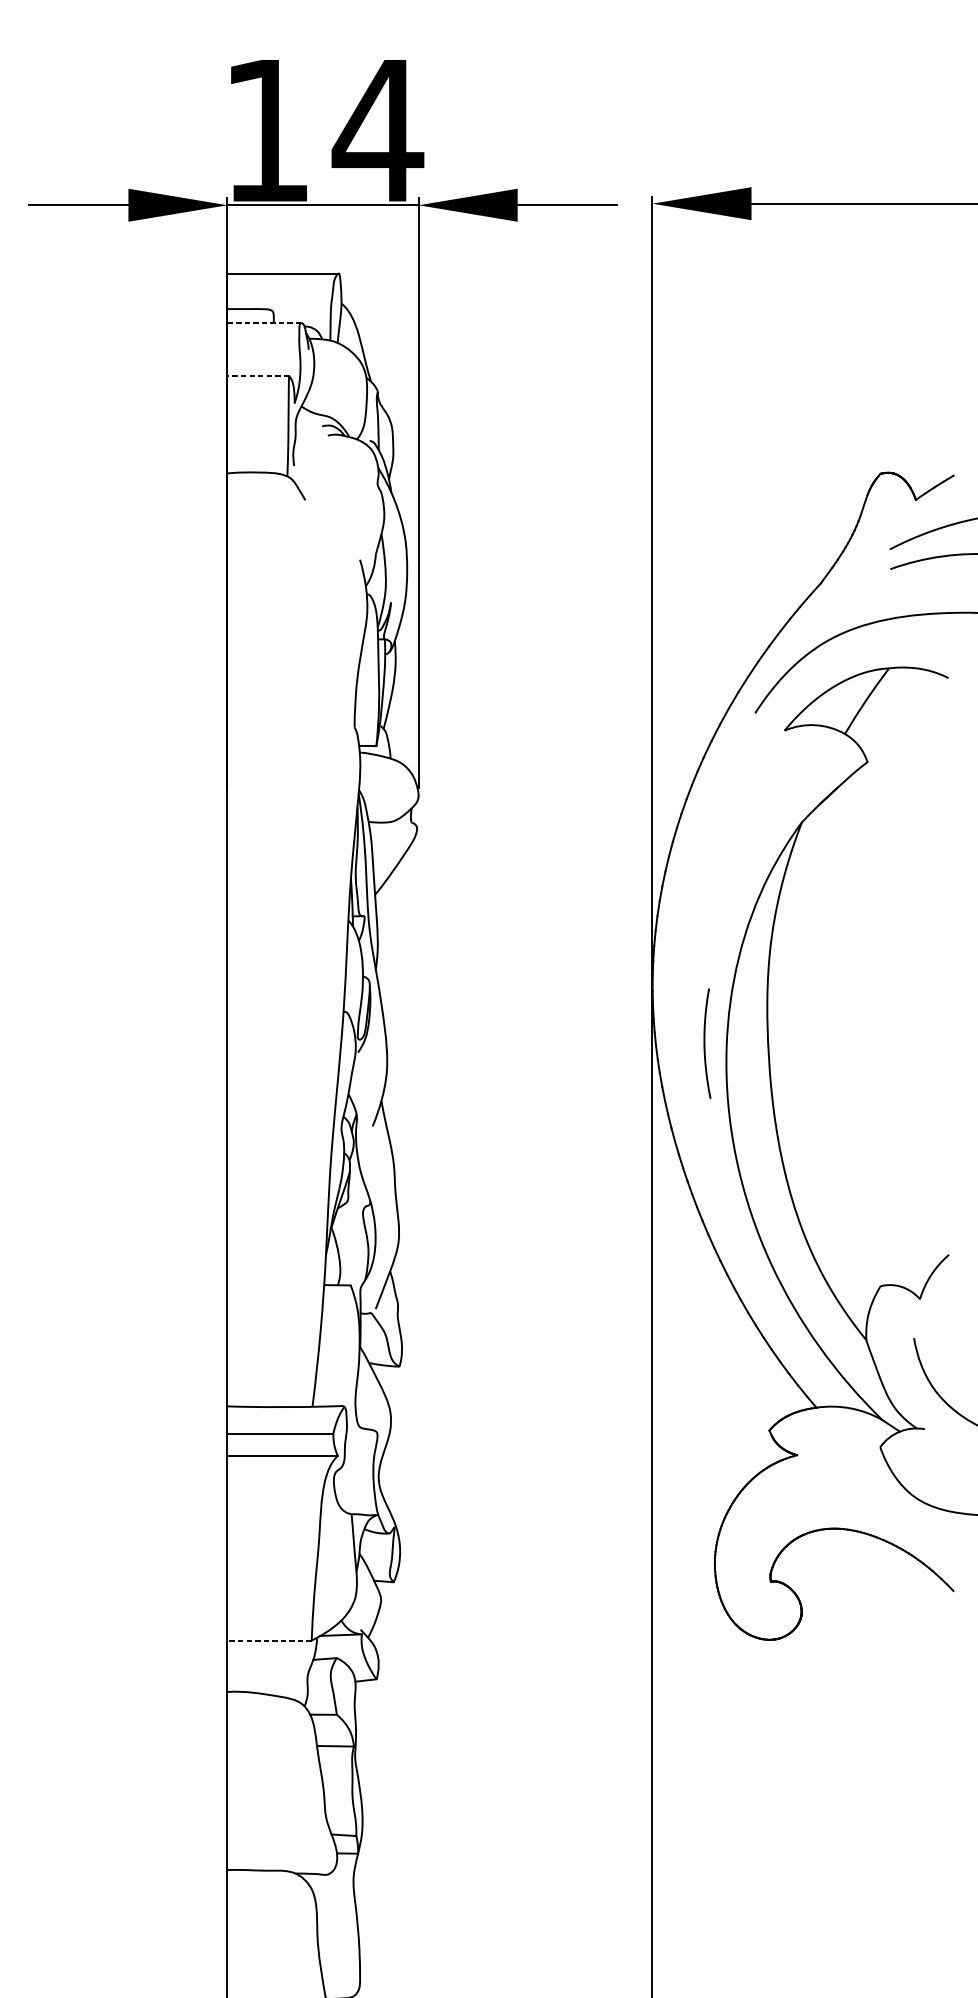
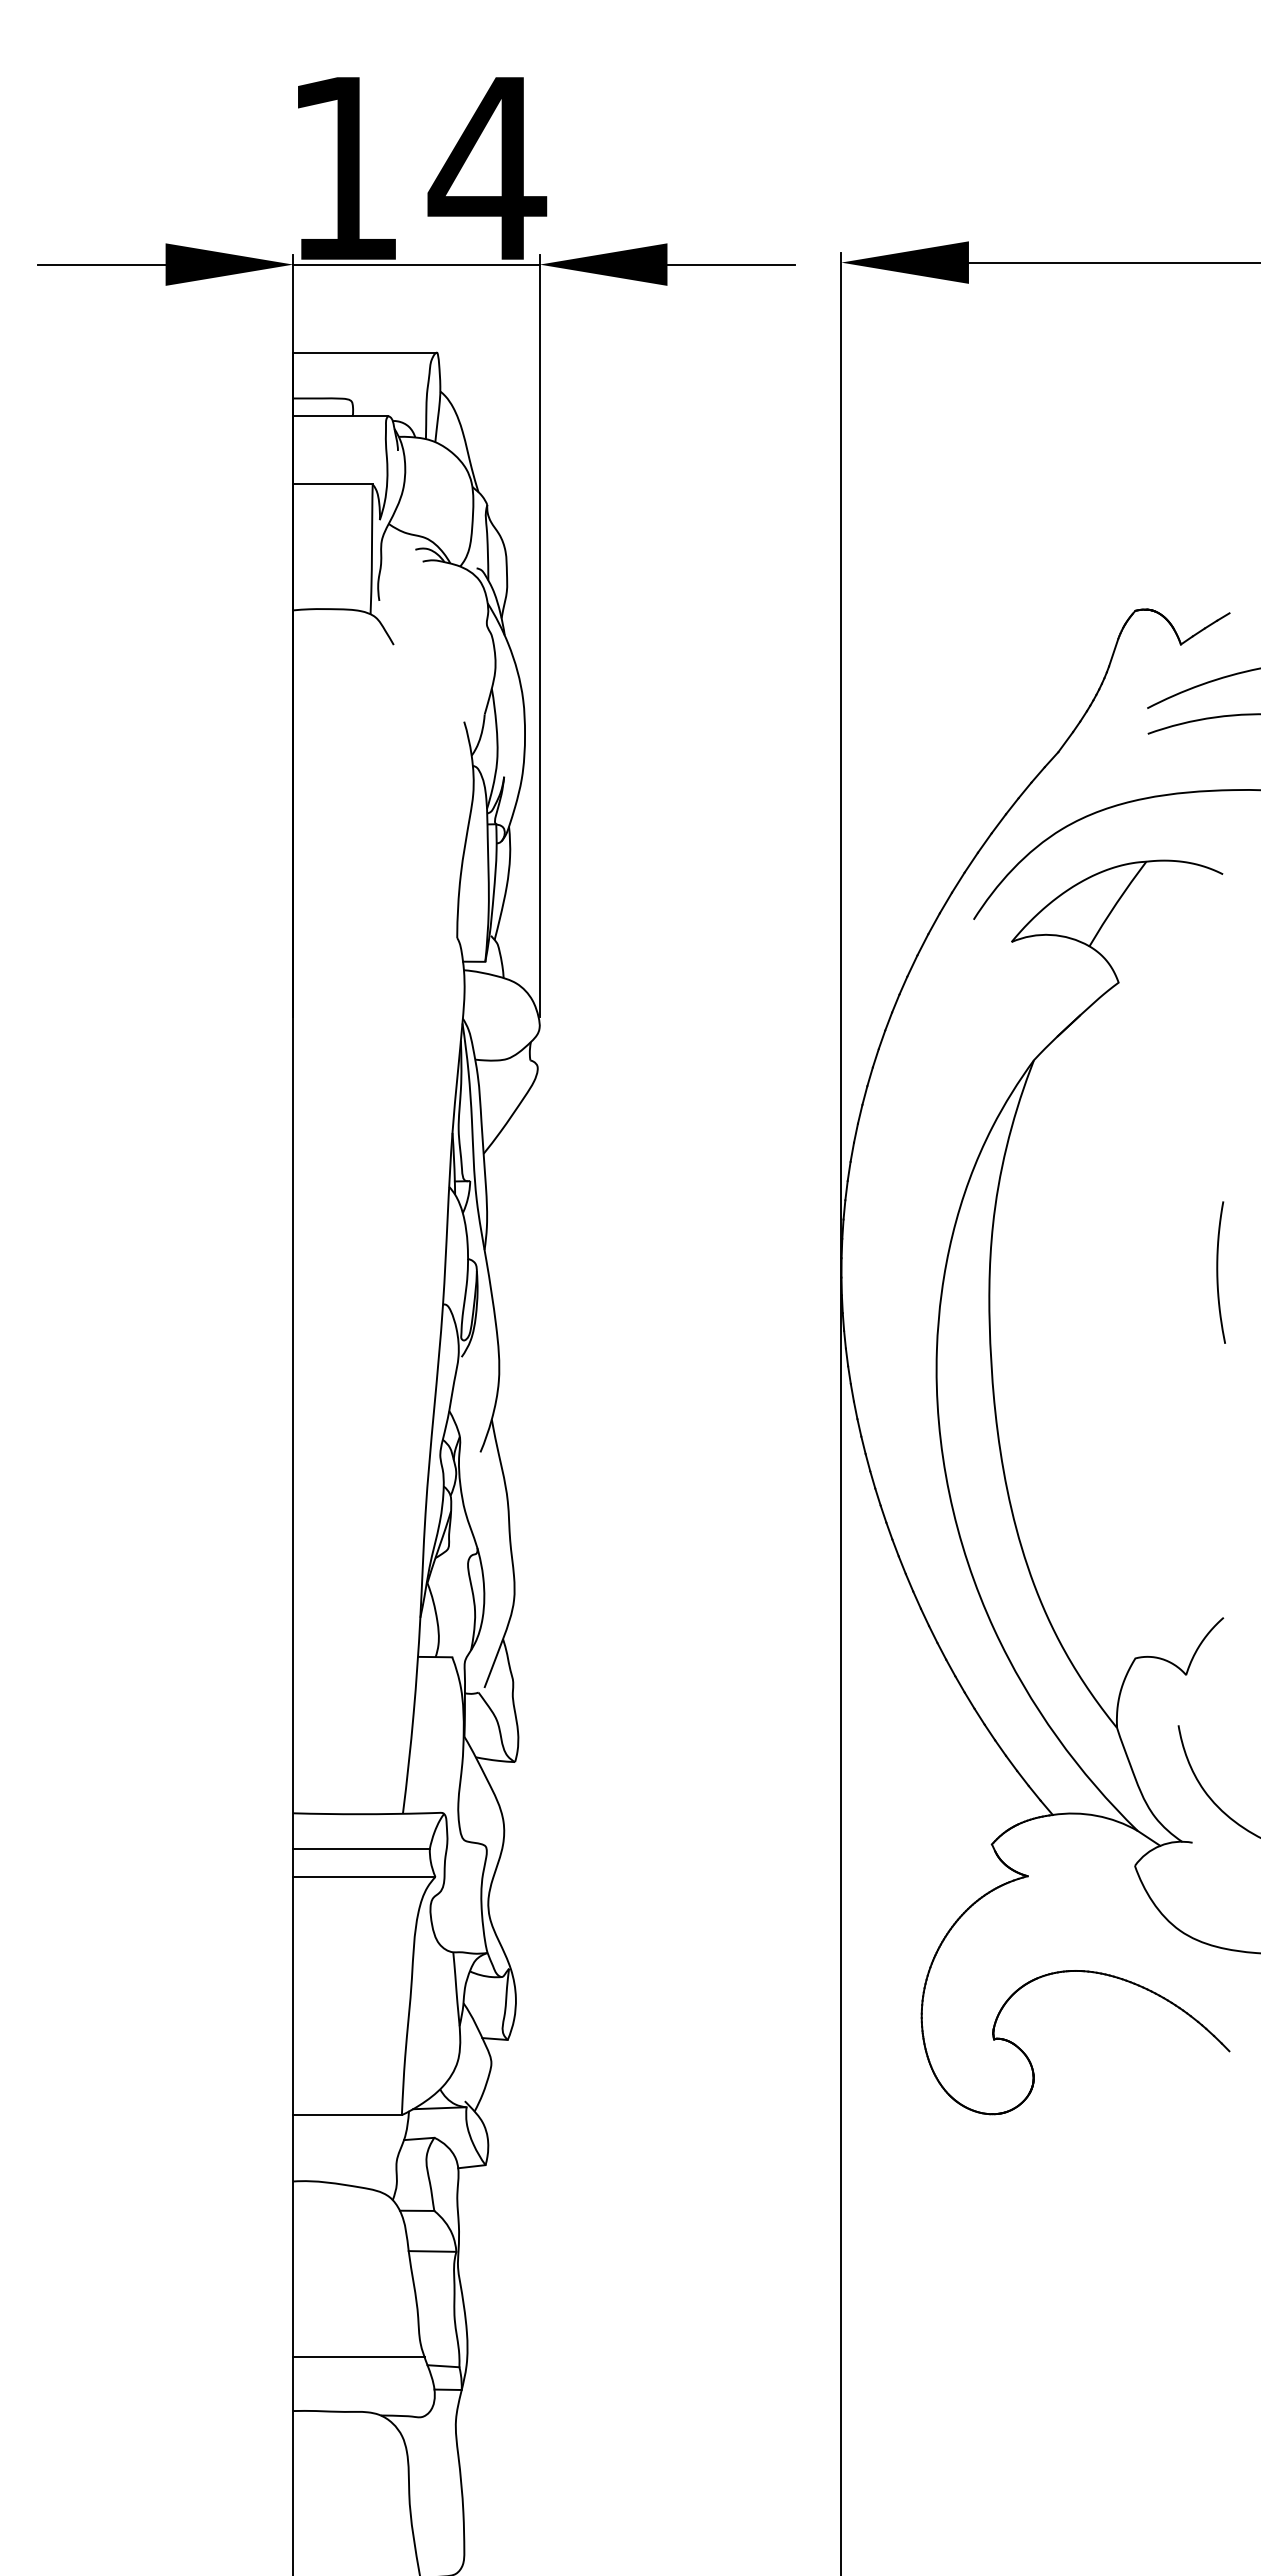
line: (264, 323) -> (340, 416), dashed -> solid
line: (258, 375) -> (333, 484), dashed -> solid
curve: (705, 1043) -> (1218, 1272), moved
line: (269, 1640) -> (347, 2115), dashed -> solid
line: (278, 1828) -> (358, 2357), added

